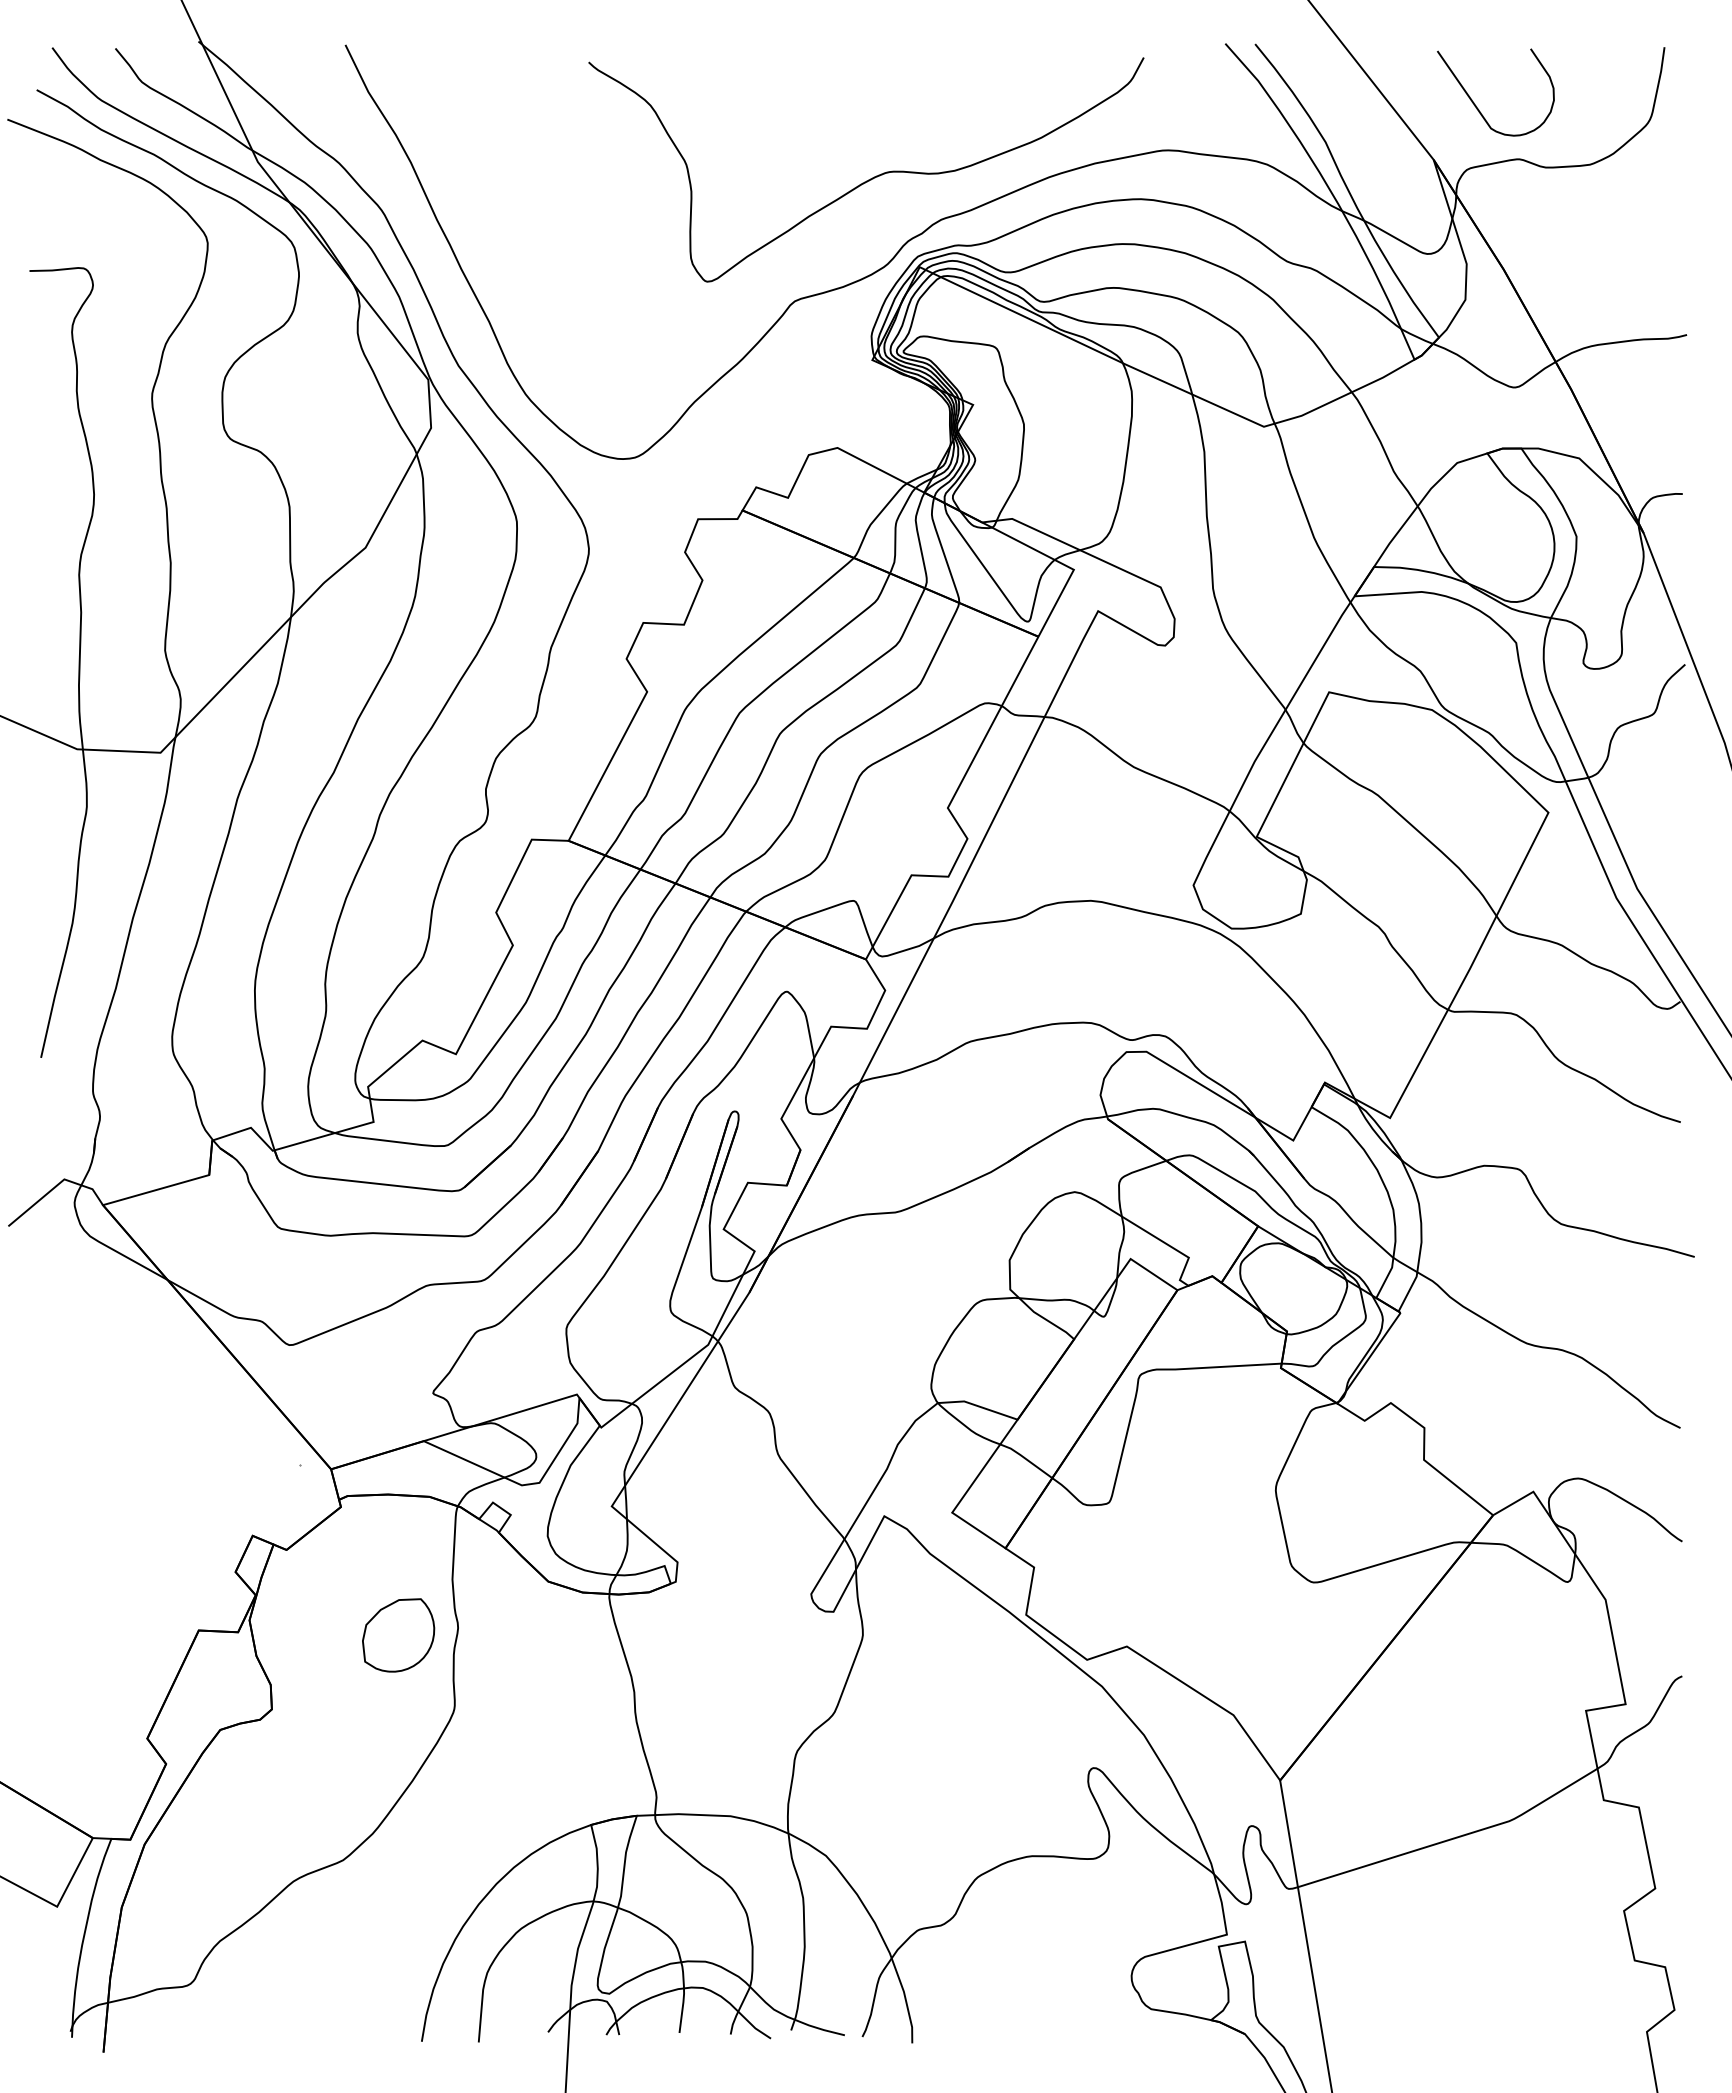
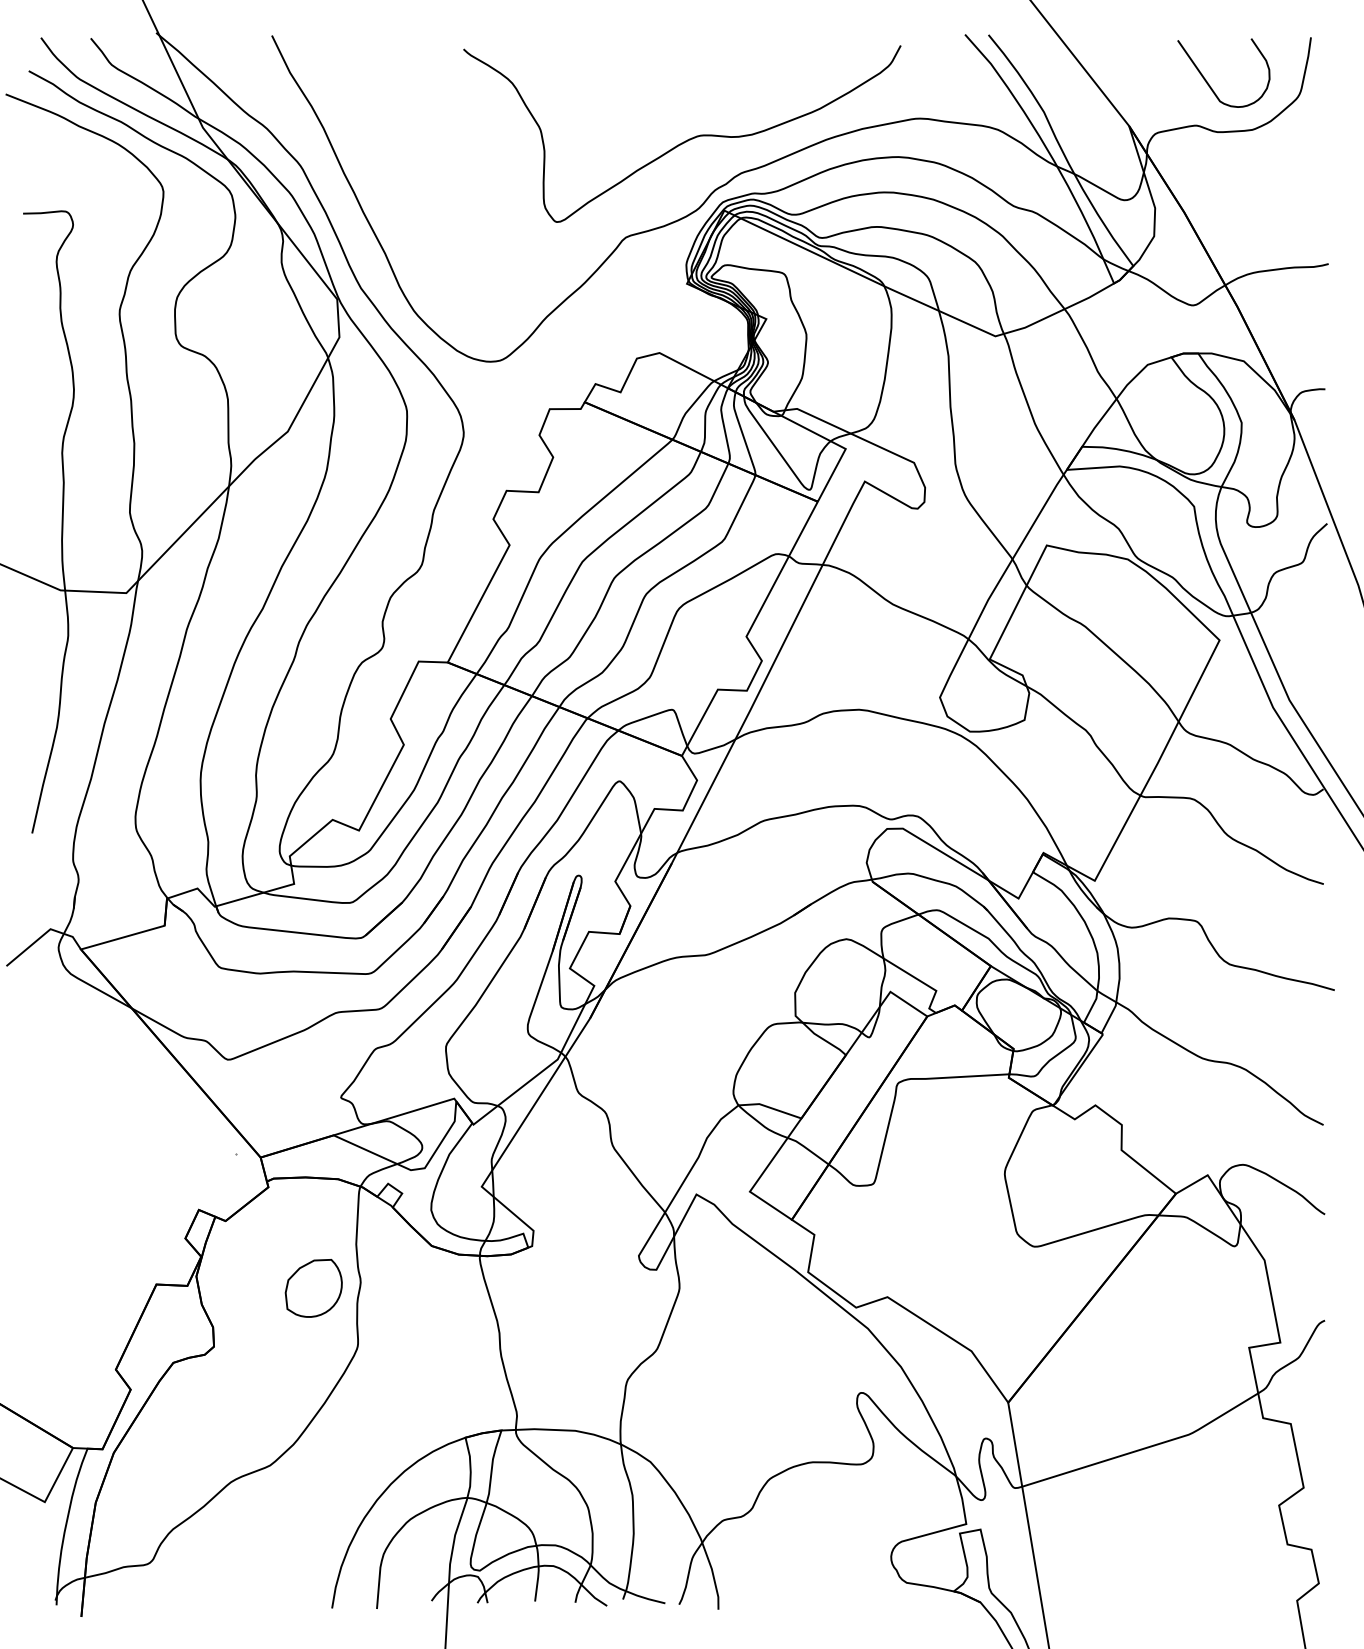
curve: (1476, 105) -> (1208, 83), moved

